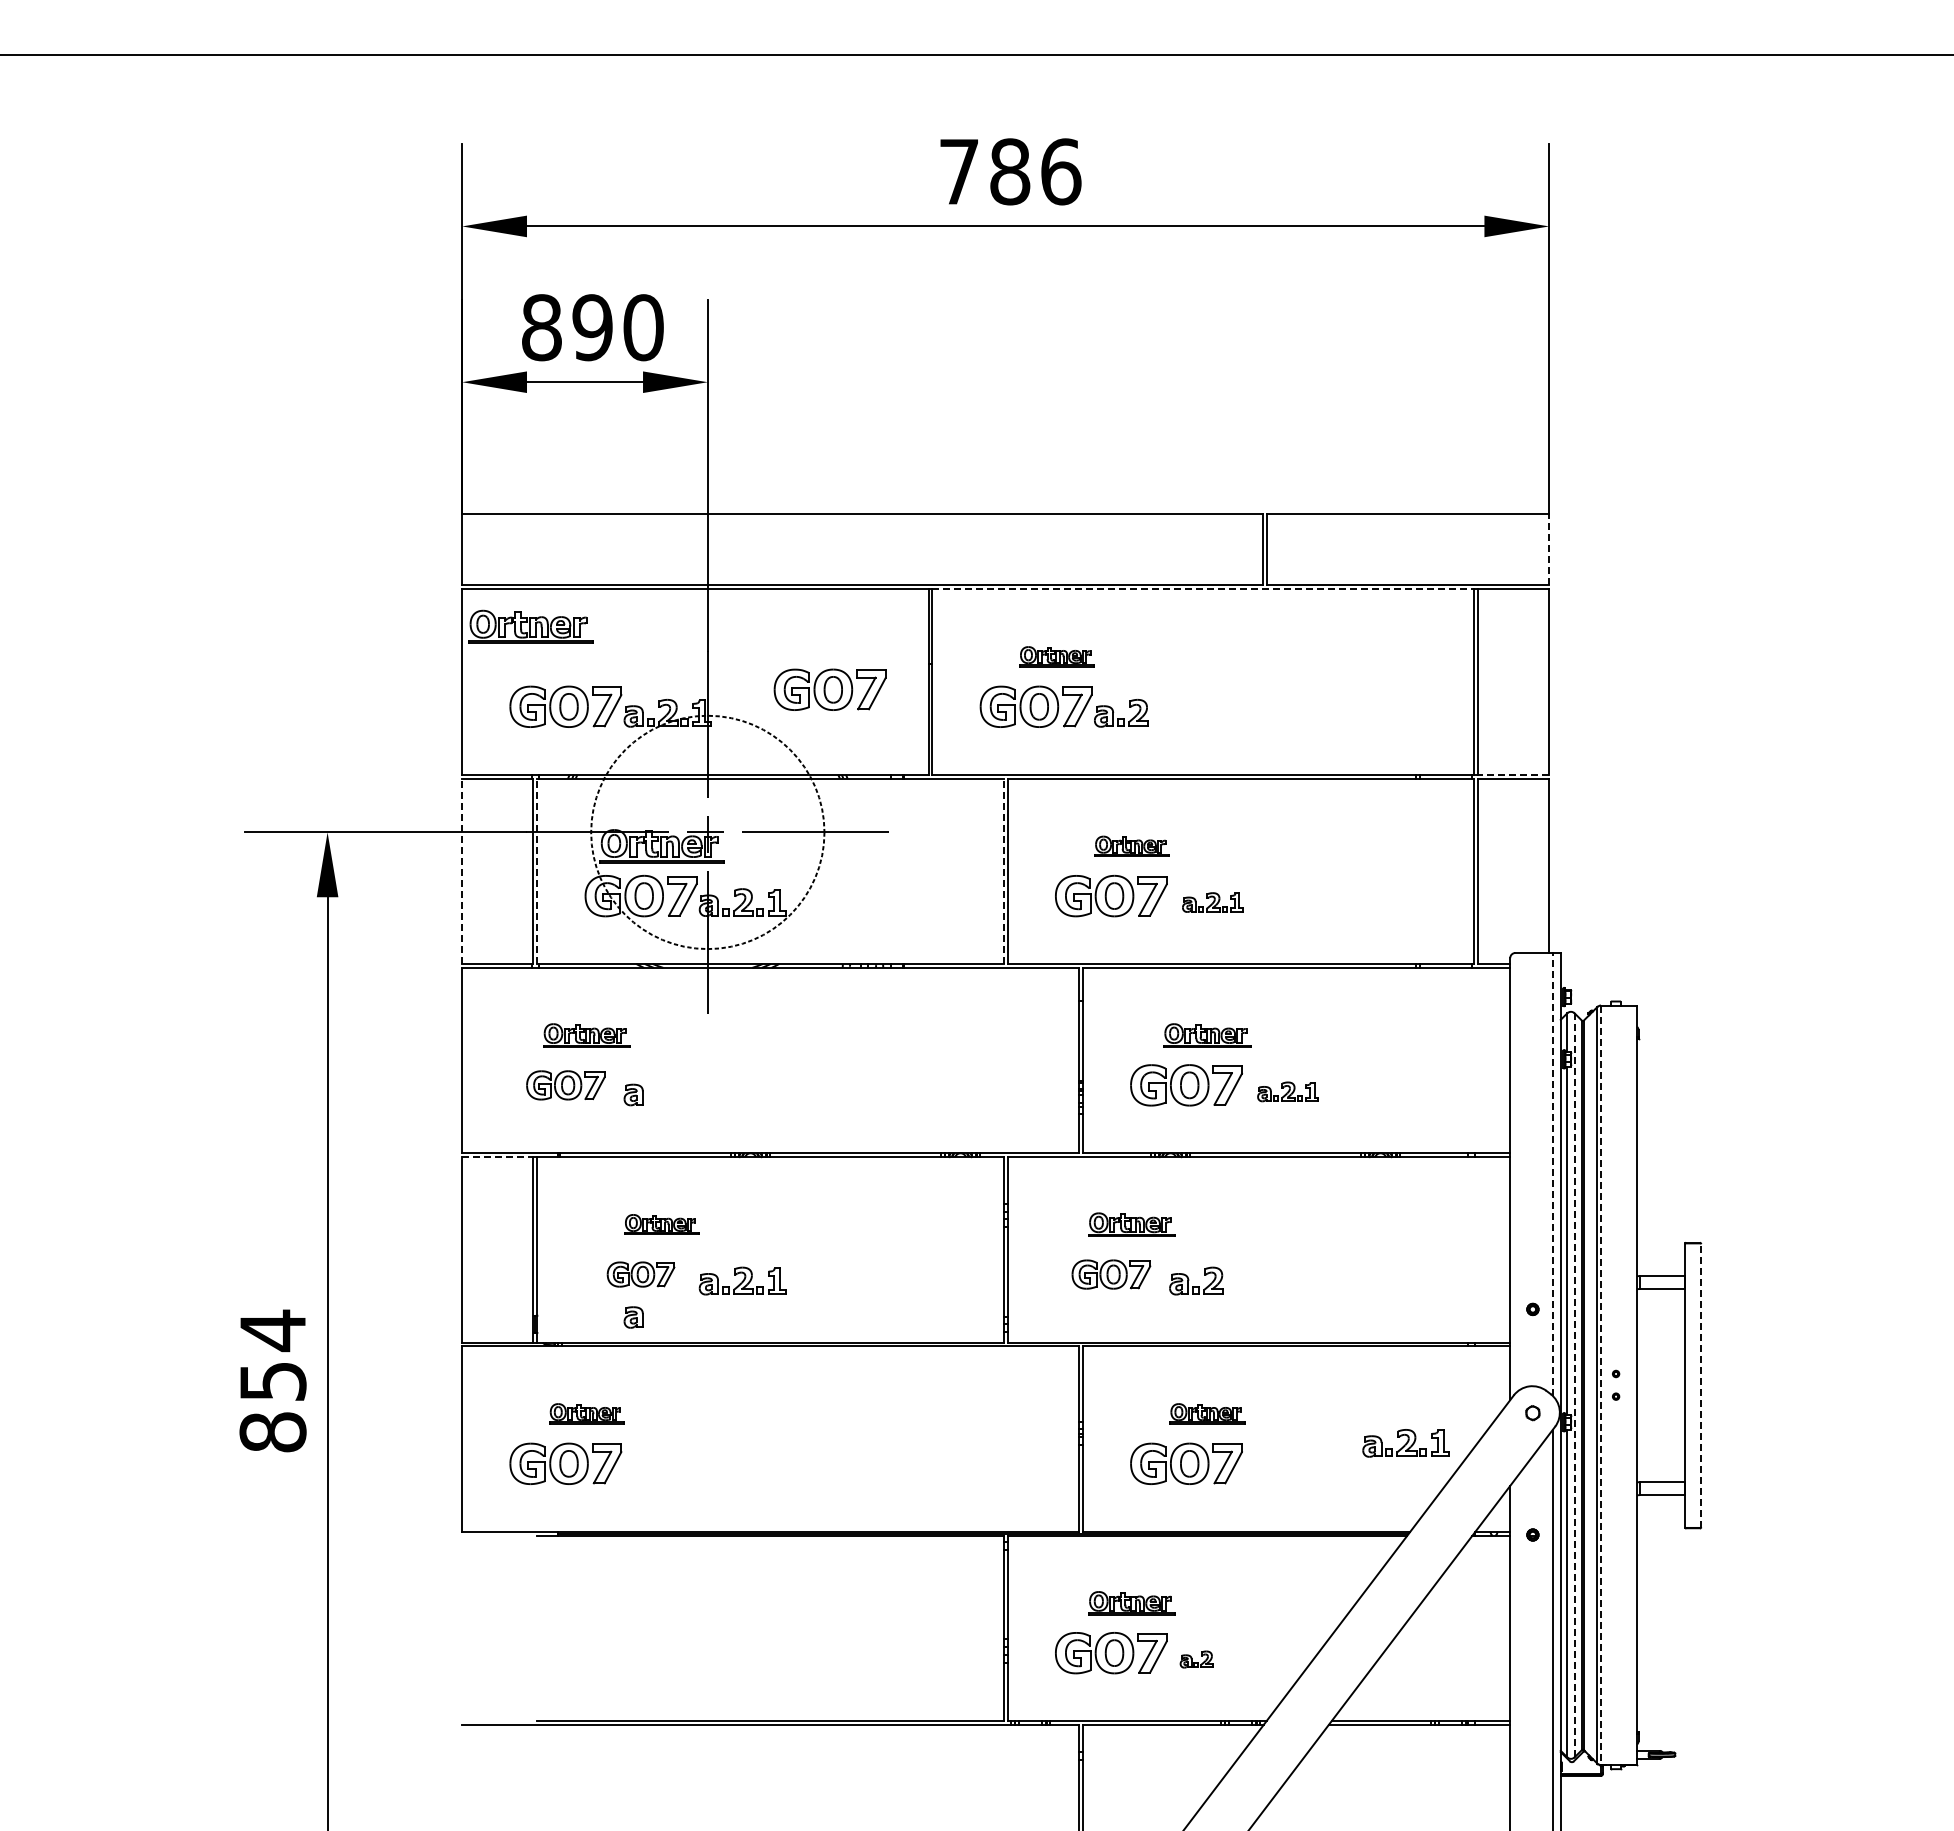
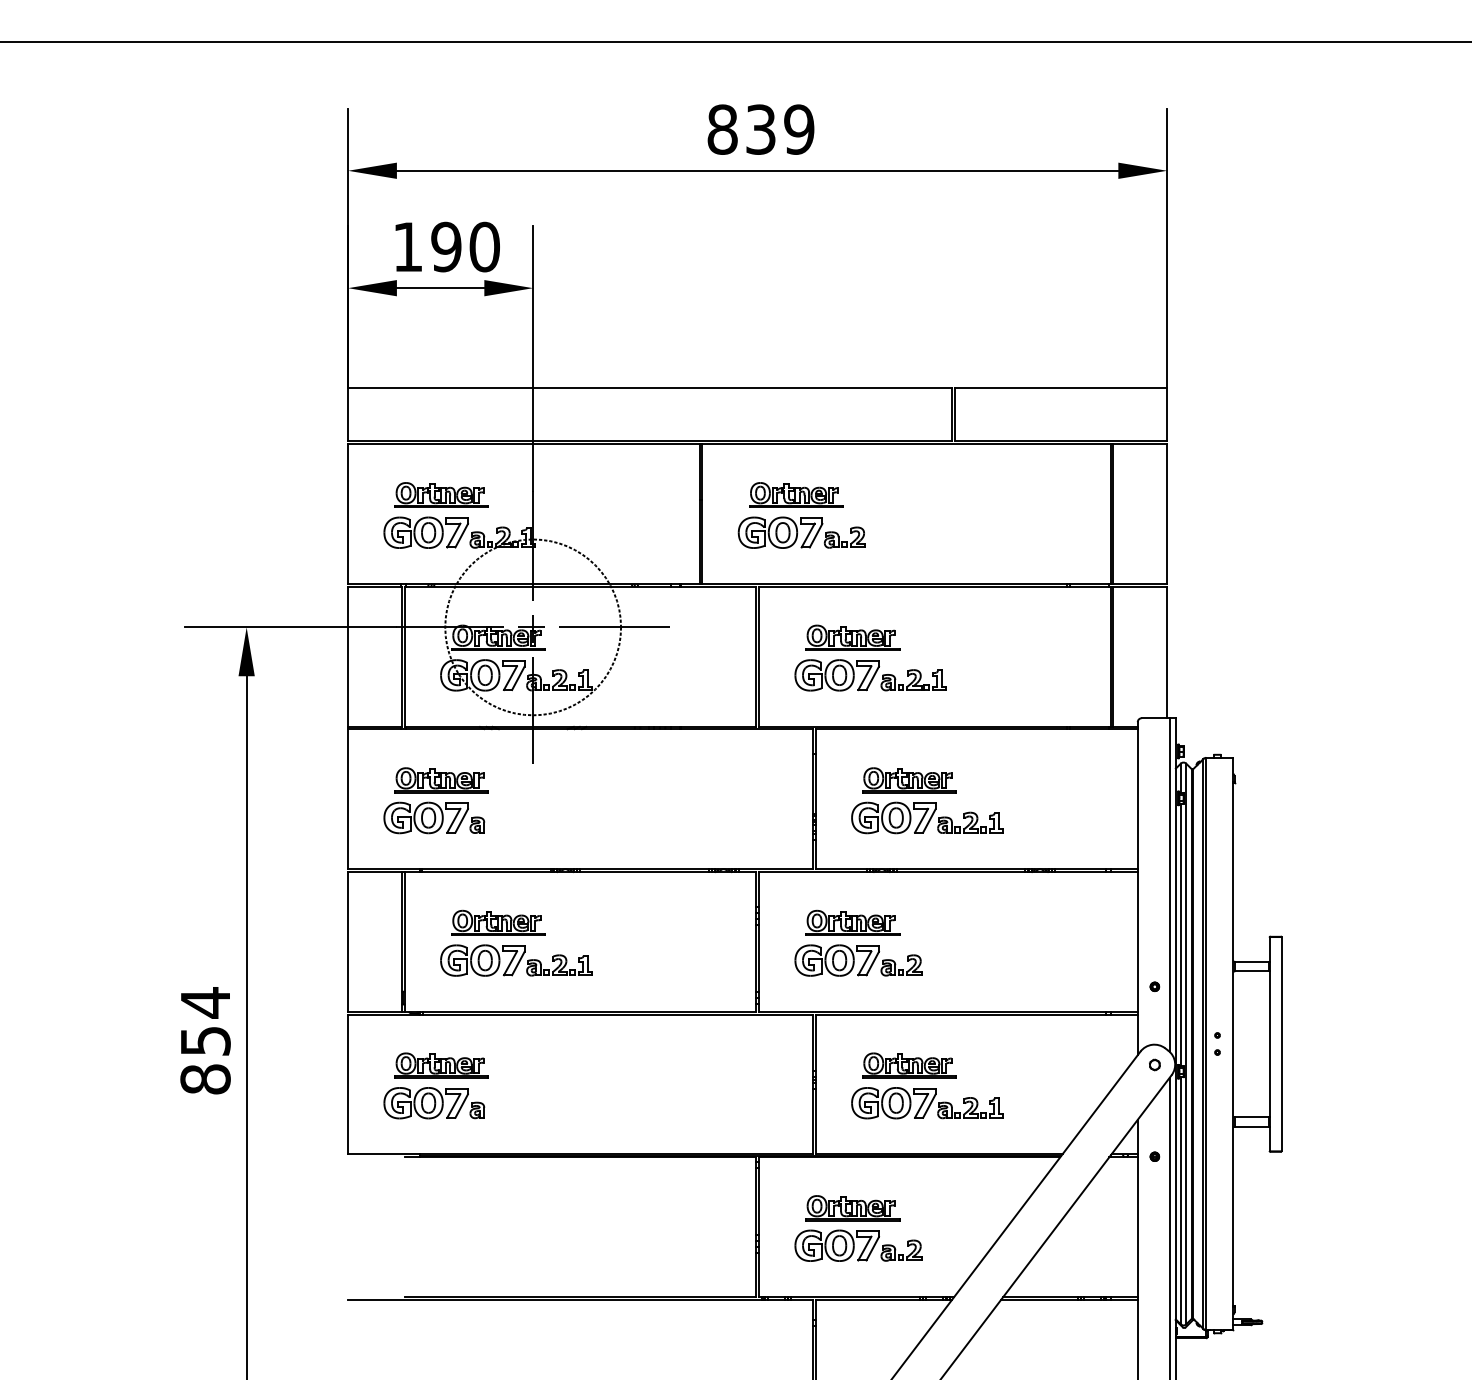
text: (1010, 171) -> (761, 129), 786 -> 839
text: (541, 327) -> (407, 246), 890 -> 190
line: (1549, 549) -> (1167, 414), dashed -> solid
line: (1203, 589) -> (906, 444), dashed -> solid
part: (530, 626) -> (441, 494), moved
part: (1056, 656) -> (795, 494), size x1.67
part: (829, 689) -> (624, 519), removed
line: (1513, 774) -> (1140, 583), dashed -> solid
part: (1131, 846) -> (852, 638), size x1.67
line: (462, 871) -> (348, 656), dashed -> solid
line: (537, 871) -> (404, 656), dashed -> solid
line: (1003, 871) -> (755, 656), dashed -> solid
part: (1212, 902) -> (913, 680), size x1.43
part: (586, 1035) -> (441, 780), size x1.43
part: (1207, 1035) -> (909, 780), size x1.43
part: (565, 1085) -> (425, 818), size x1.43
part: (1287, 1091) -> (969, 822), size x1.43
line: (497, 1157) -> (374, 872), dashed -> solid
line: (1552, 1173) -> (1169, 884), dashed -> solid
part: (661, 1224) -> (498, 922), size x1.67
part: (1131, 1224) -> (852, 922), size x1.43
part: (640, 1274) -> (482, 960), size x1.67
part: (1111, 1274) -> (837, 960), size x1.43
part: (633, 1317) -> (477, 1110), moved
line: (1574, 1385) -> (1186, 1044), dashed -> solid
line: (1601, 1385) -> (1206, 1044), dashed -> solid
line: (1701, 1385) -> (1281, 1044), dashed -> solid
part: (586, 1413) -> (441, 1065), size x1.67
part: (1207, 1413) -> (909, 1065), size x1.67
part: (1405, 1443) -> (969, 1108), moved
part: (1131, 1603) -> (852, 1208), size x1.43
part: (1196, 1659) -> (901, 1250), size x1.67

